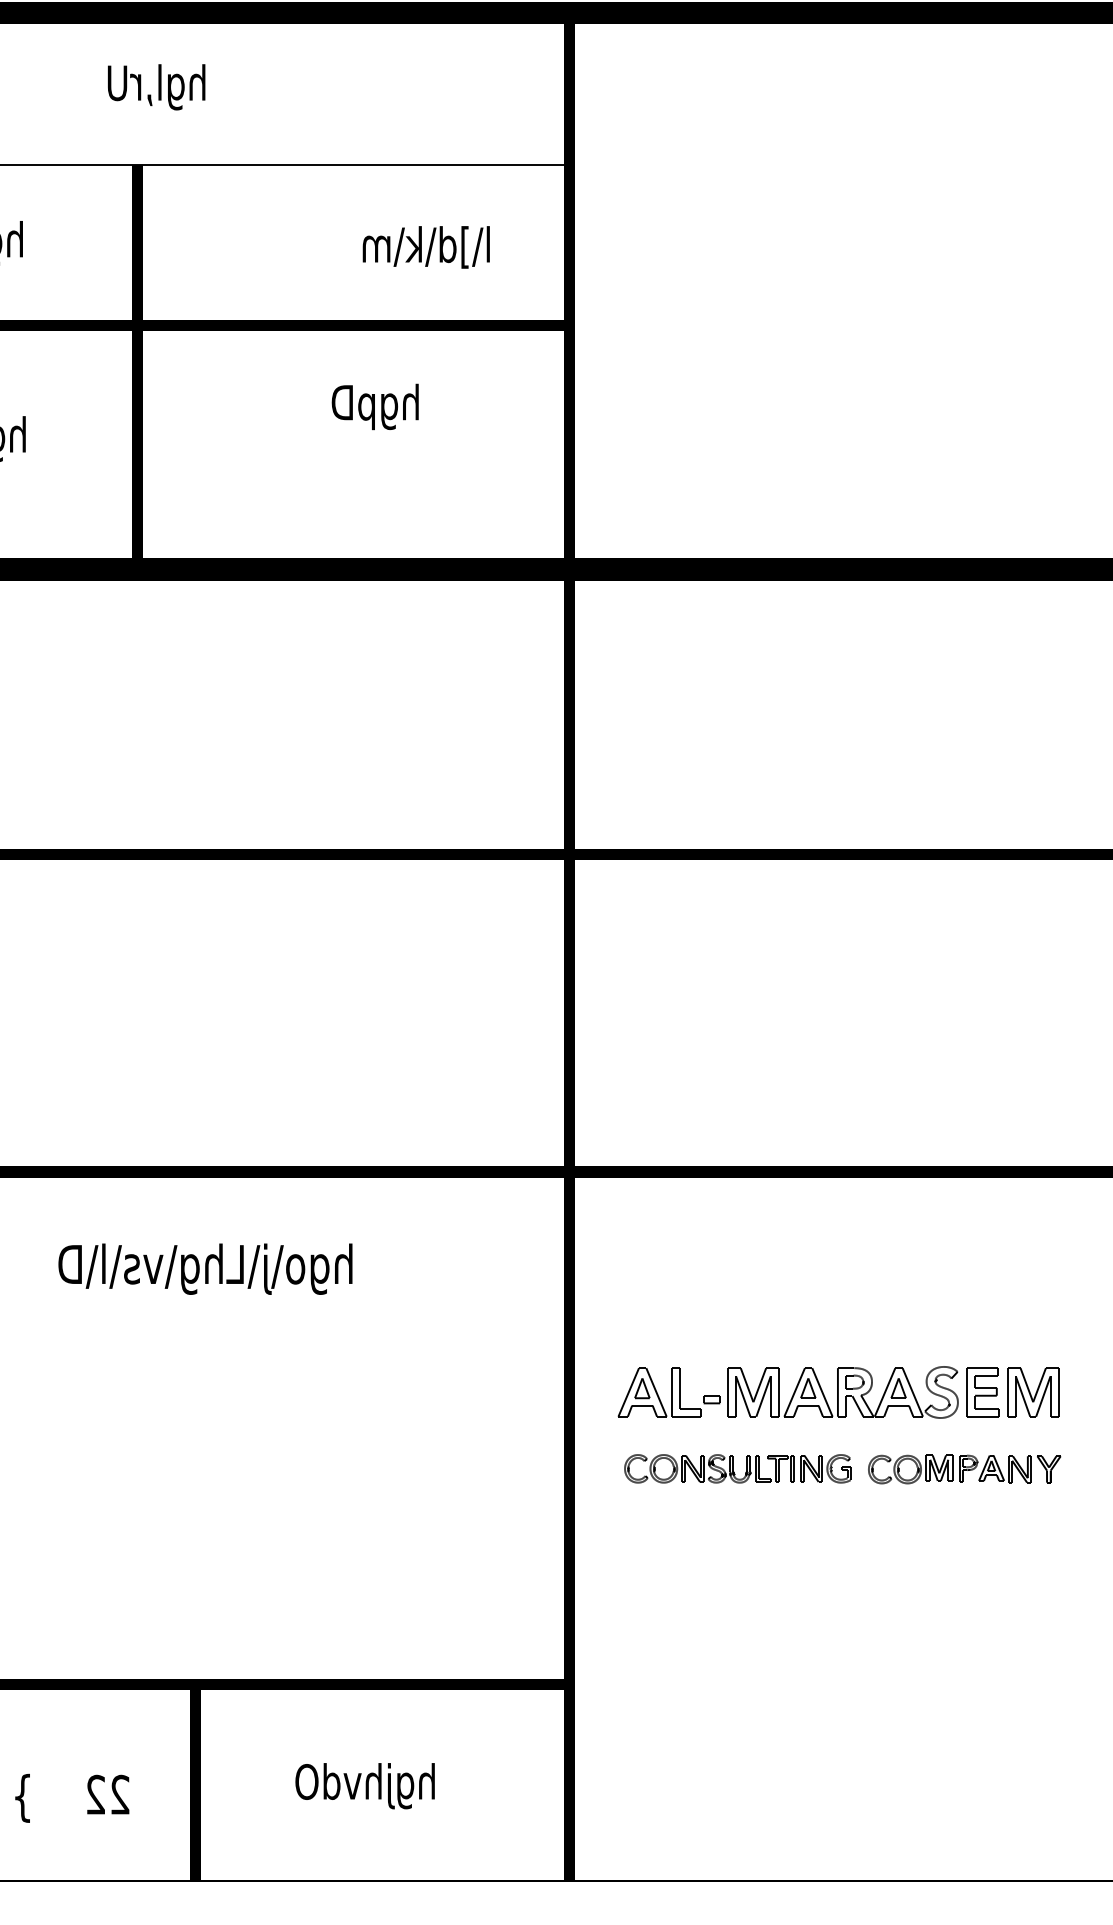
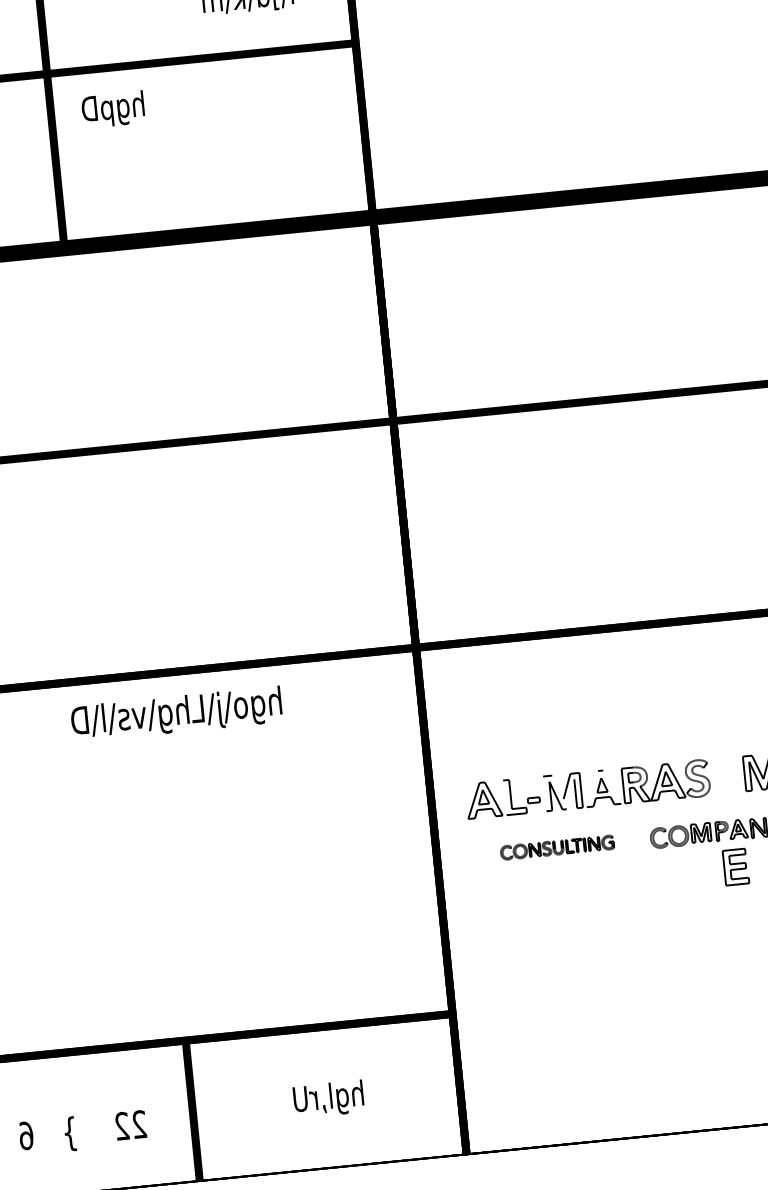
text: (374, 406) -> (112, 109), moved
text: (205, 1268) -> (176, 713), moved
line: (746, 1385) -> (557, 787), removed
line: (672, 1392) -> (505, 797), removed
line: (727, 1392) -> (544, 793), removed
line: (794, 1392) -> (592, 789), removed
line: (822, 1392) -> (612, 787), removed
part: (982, 1392) -> (735, 867), moved
line: (763, 1396) -> (570, 794), removed
part: (737, 1468) -> (557, 847), size x0.7
text: (344, 1786) -> (299, 1102), hgjhvdO -> hgl,rU

